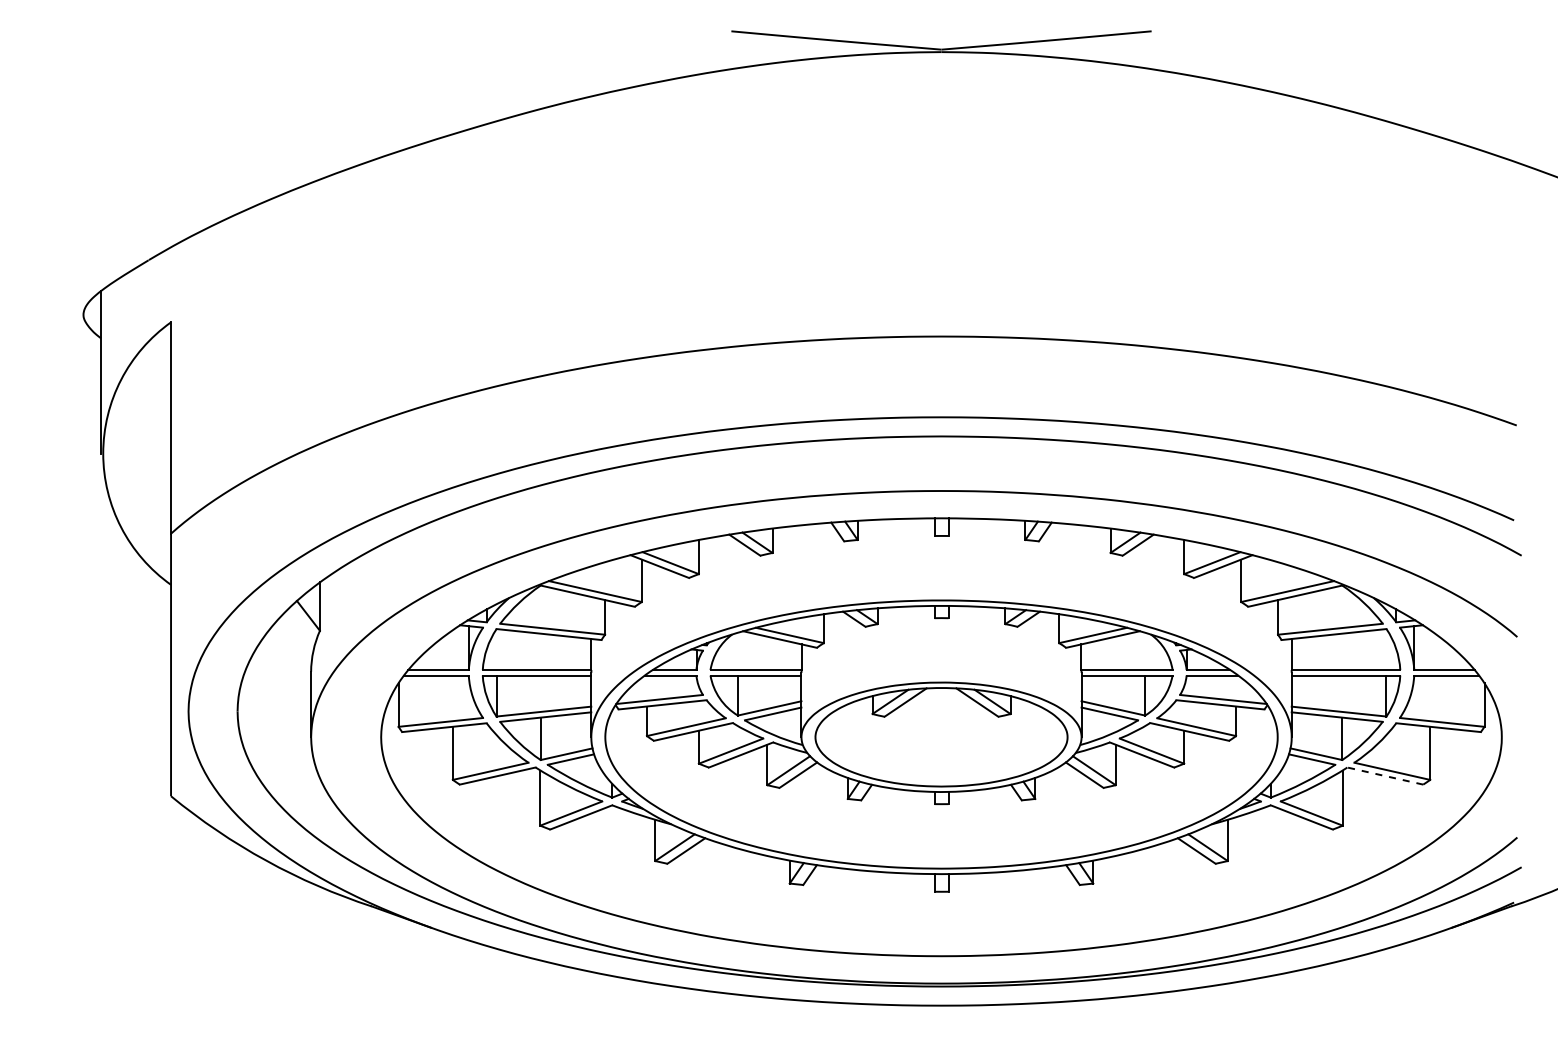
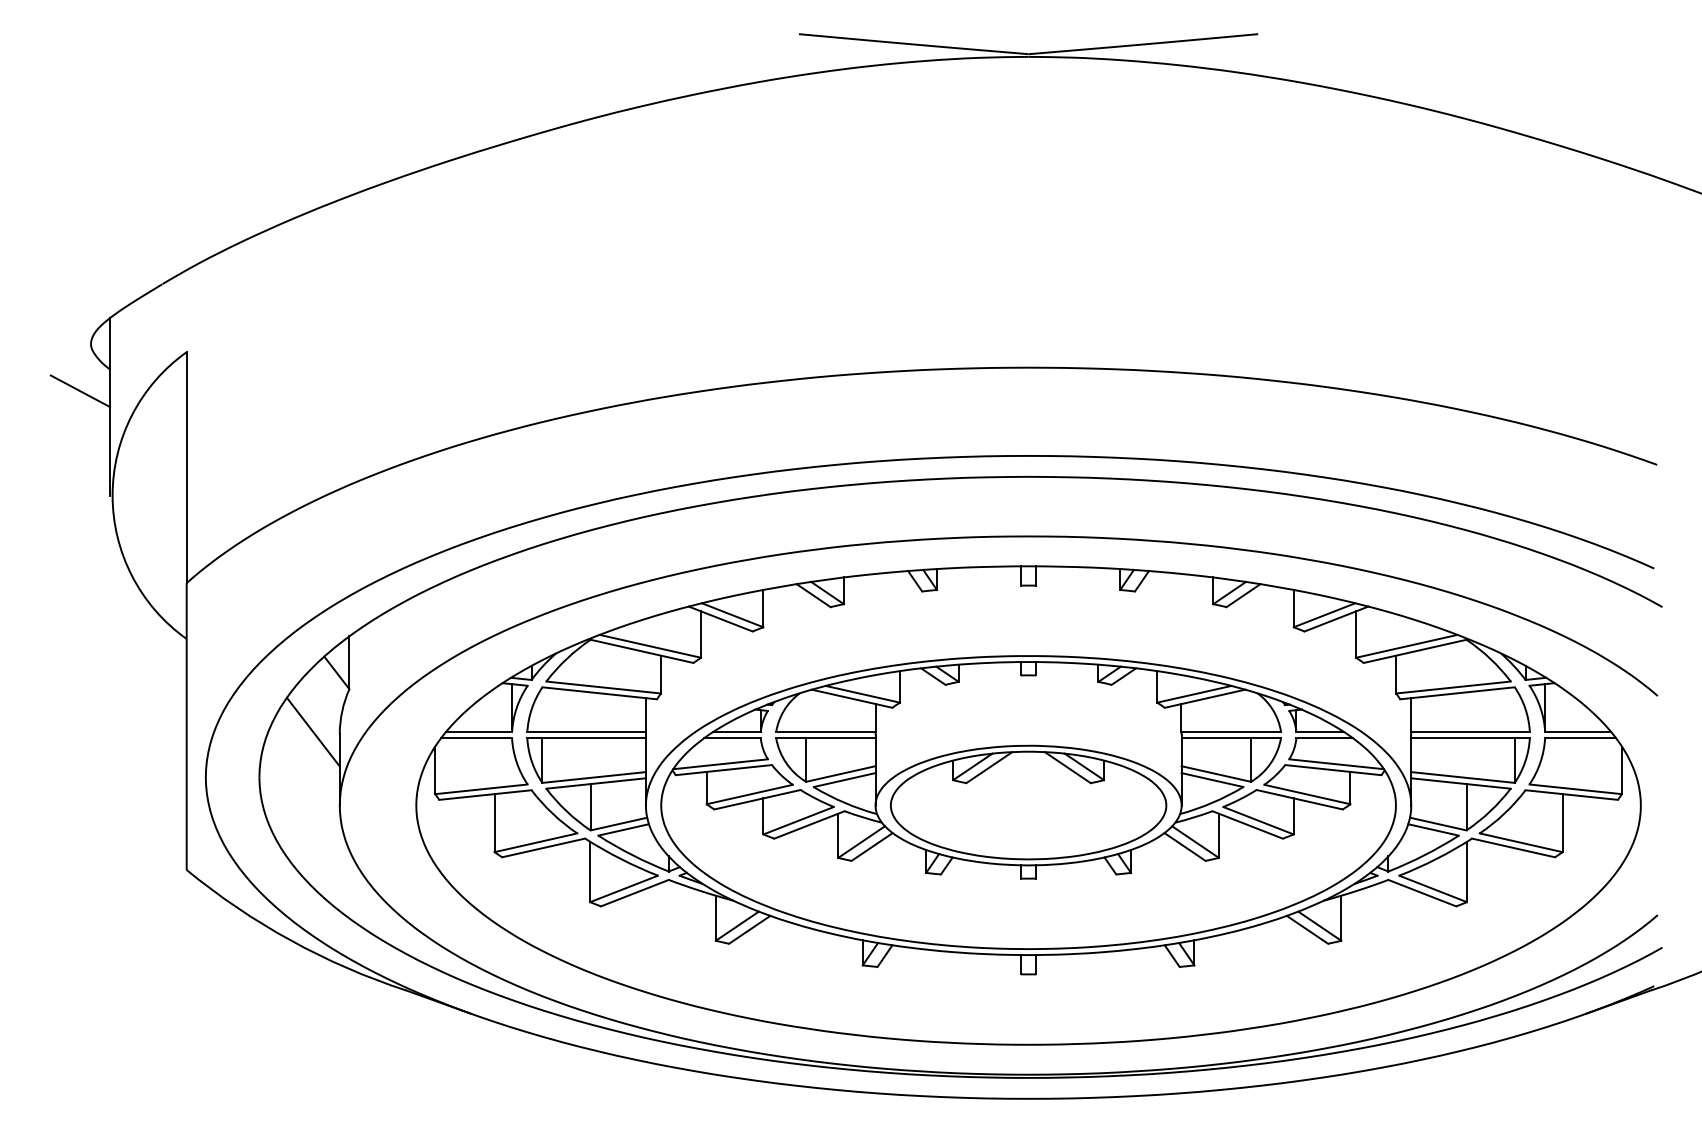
line: (73, 357) -> (80, 390), added
line: (286, 669) -> (312, 731), added
line: (1385, 776) -> (1513, 848), dashed -> solid

